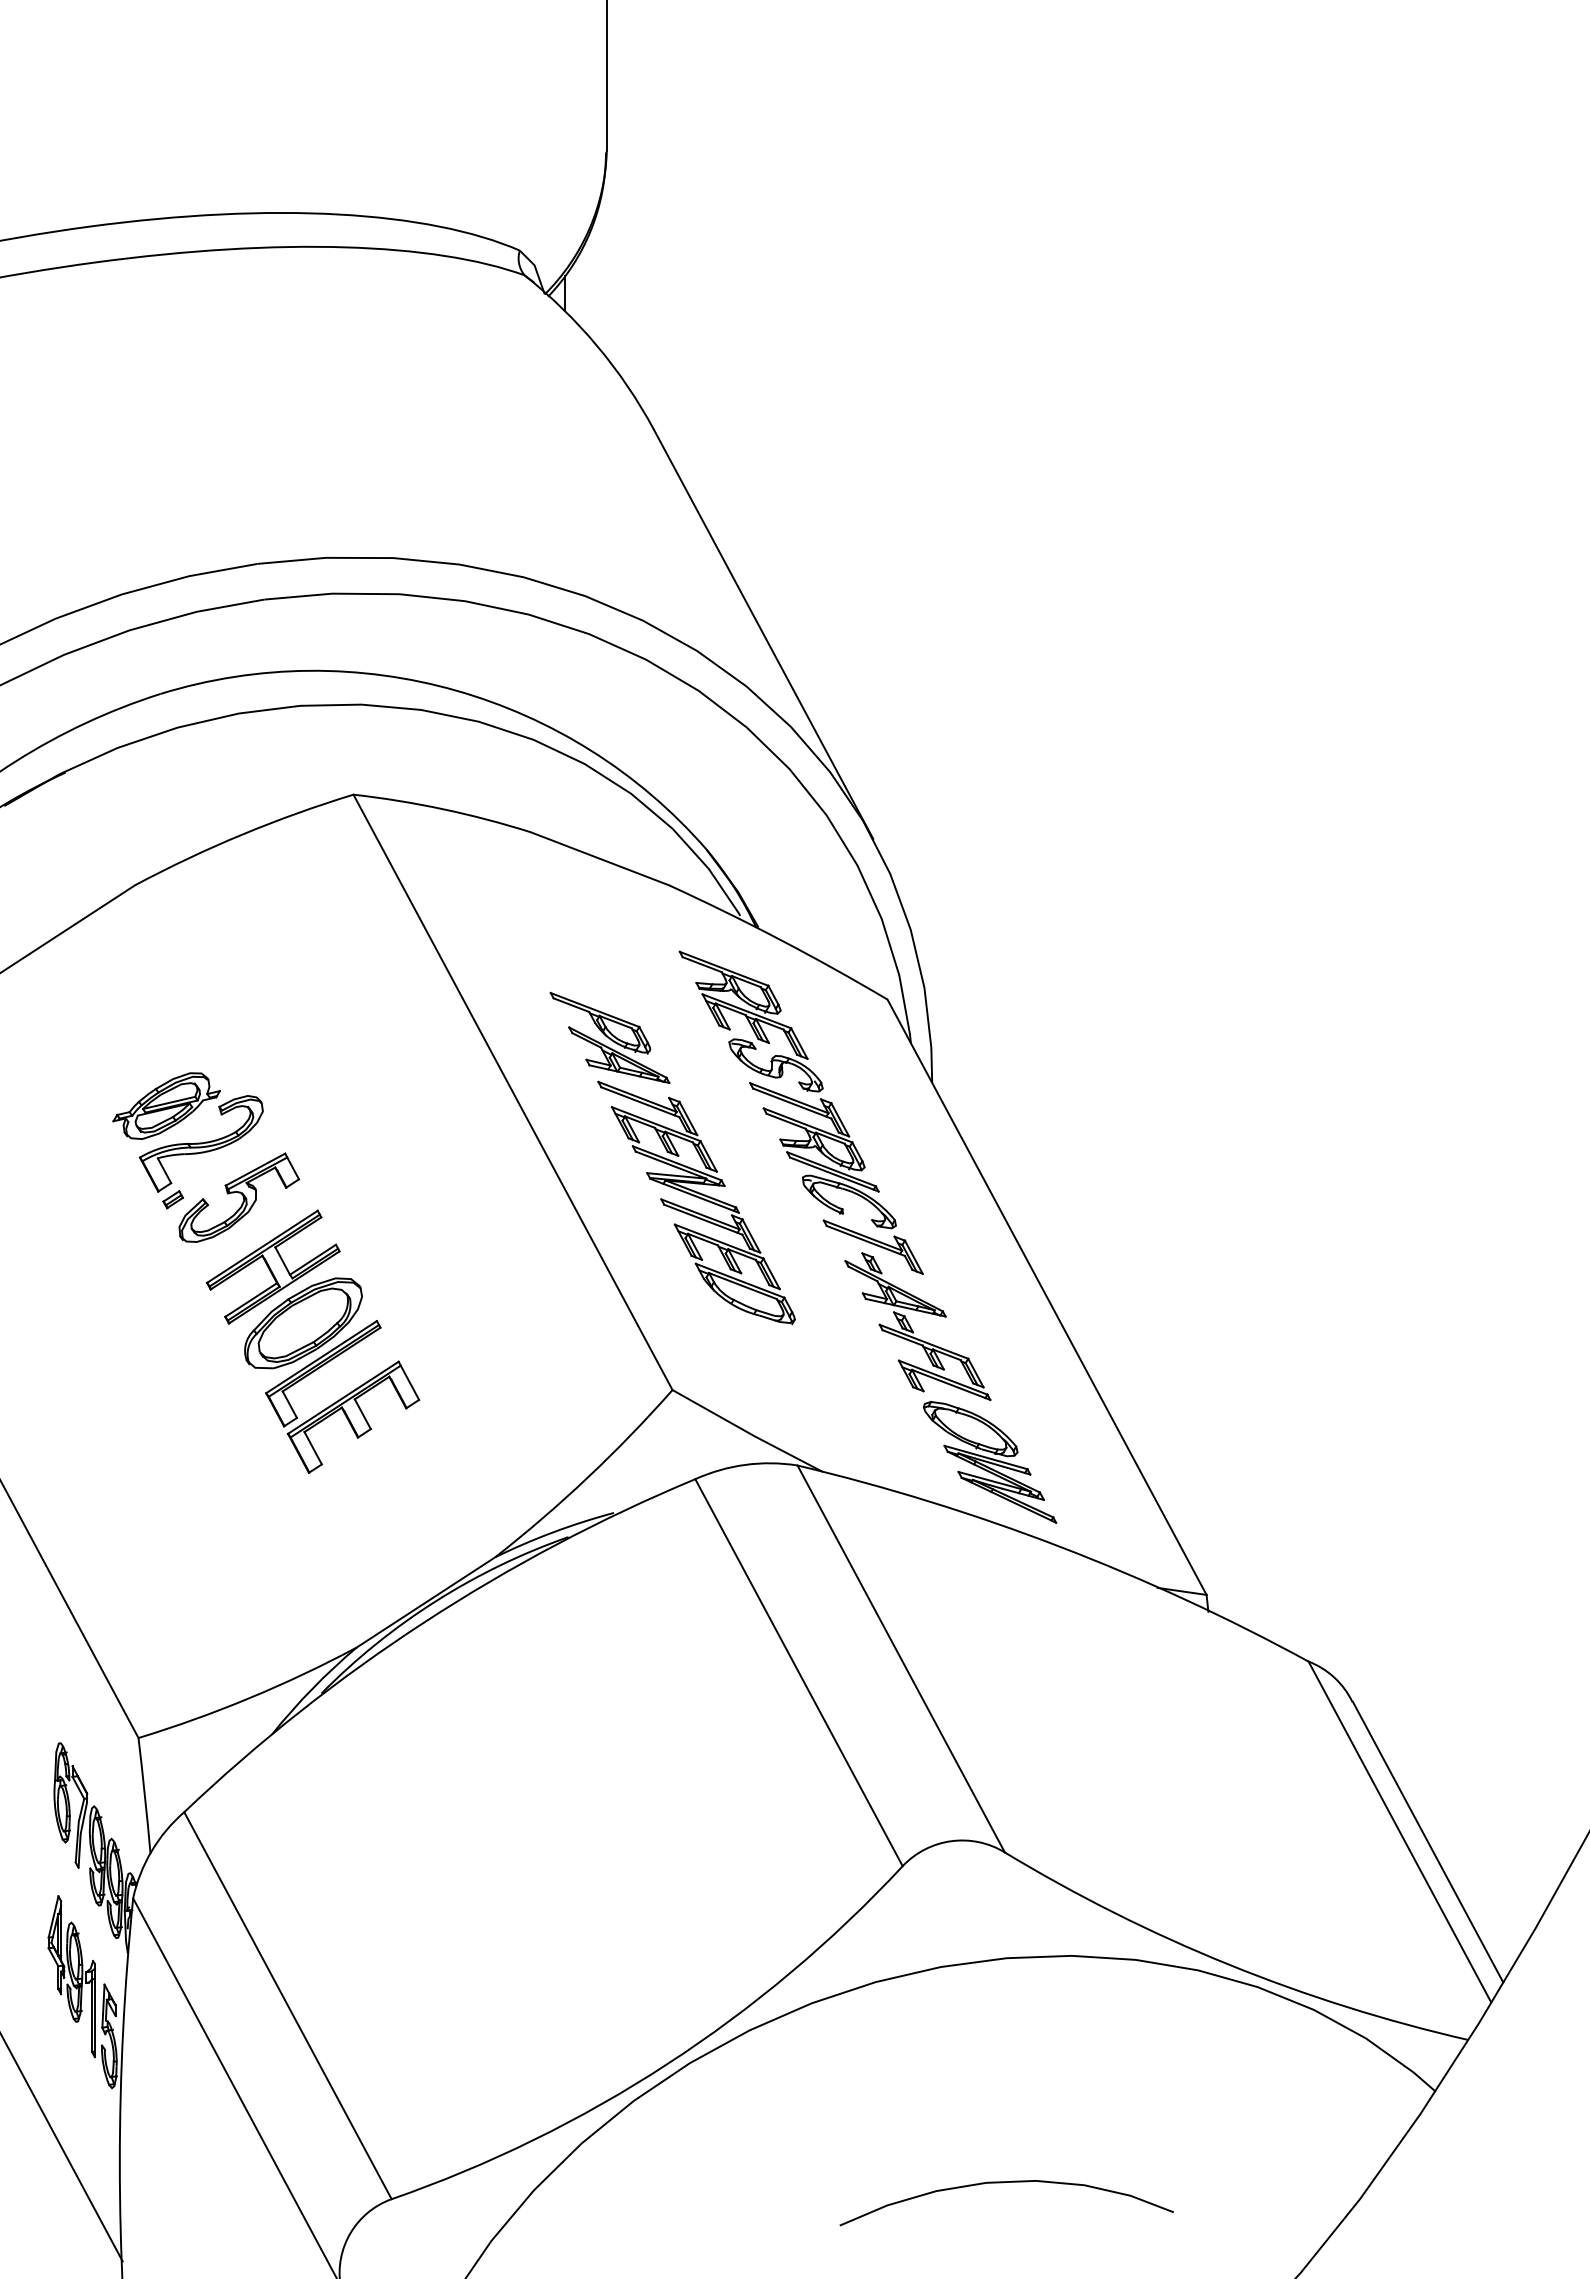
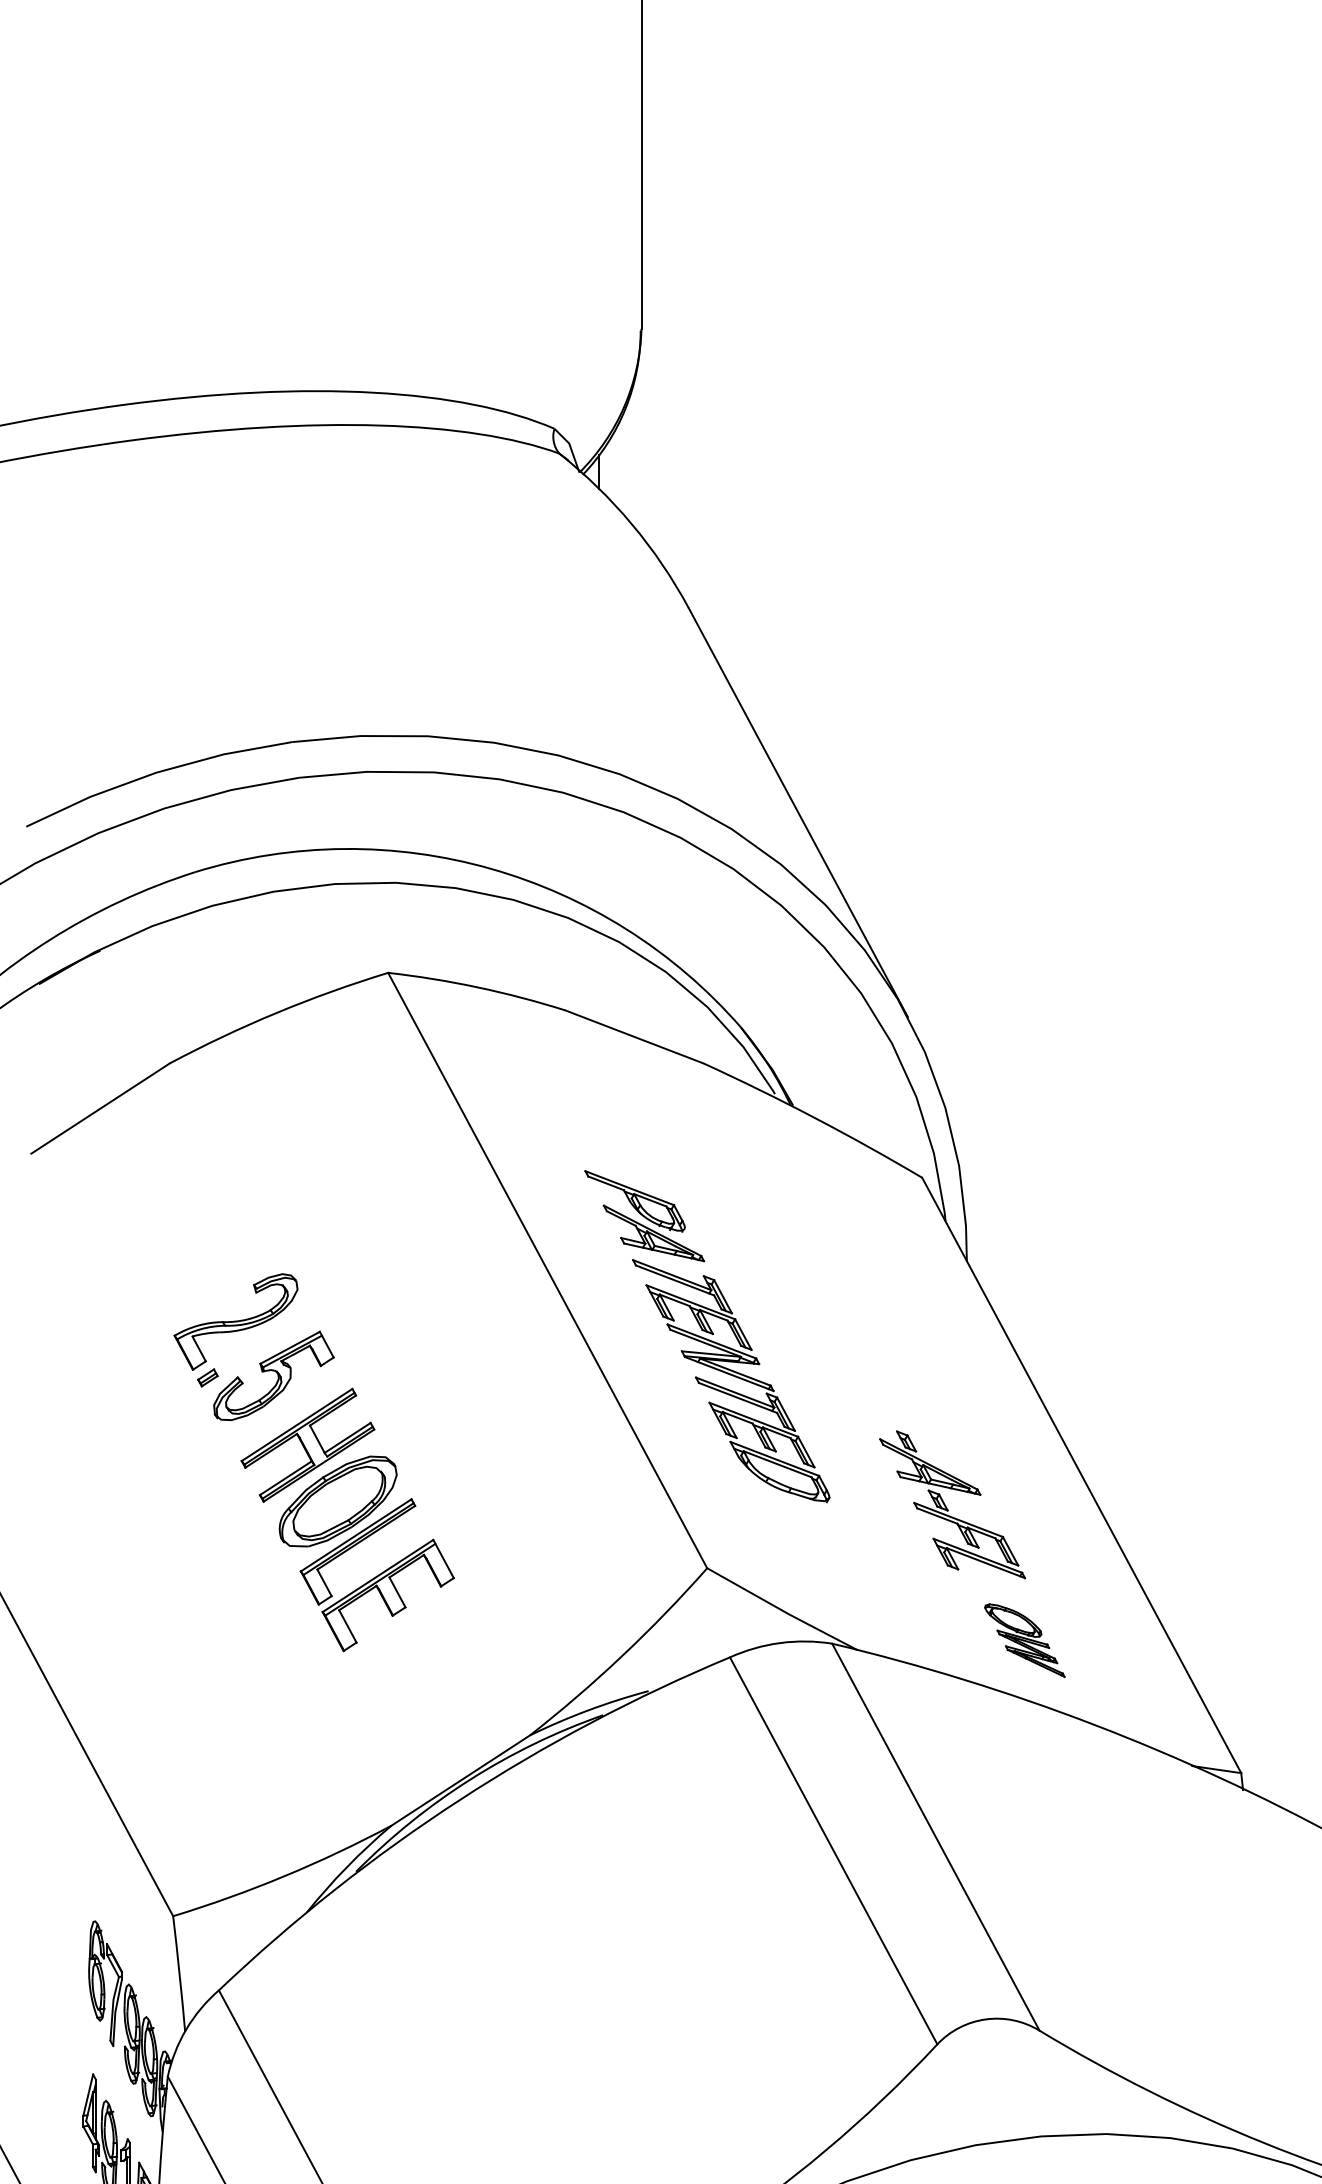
part: (166, 1105) -> (201, 1283), removed
part: (800, 1112) -> (835, 1290), removed
part: (990, 1462) -> (1025, 1640), size x0.6

